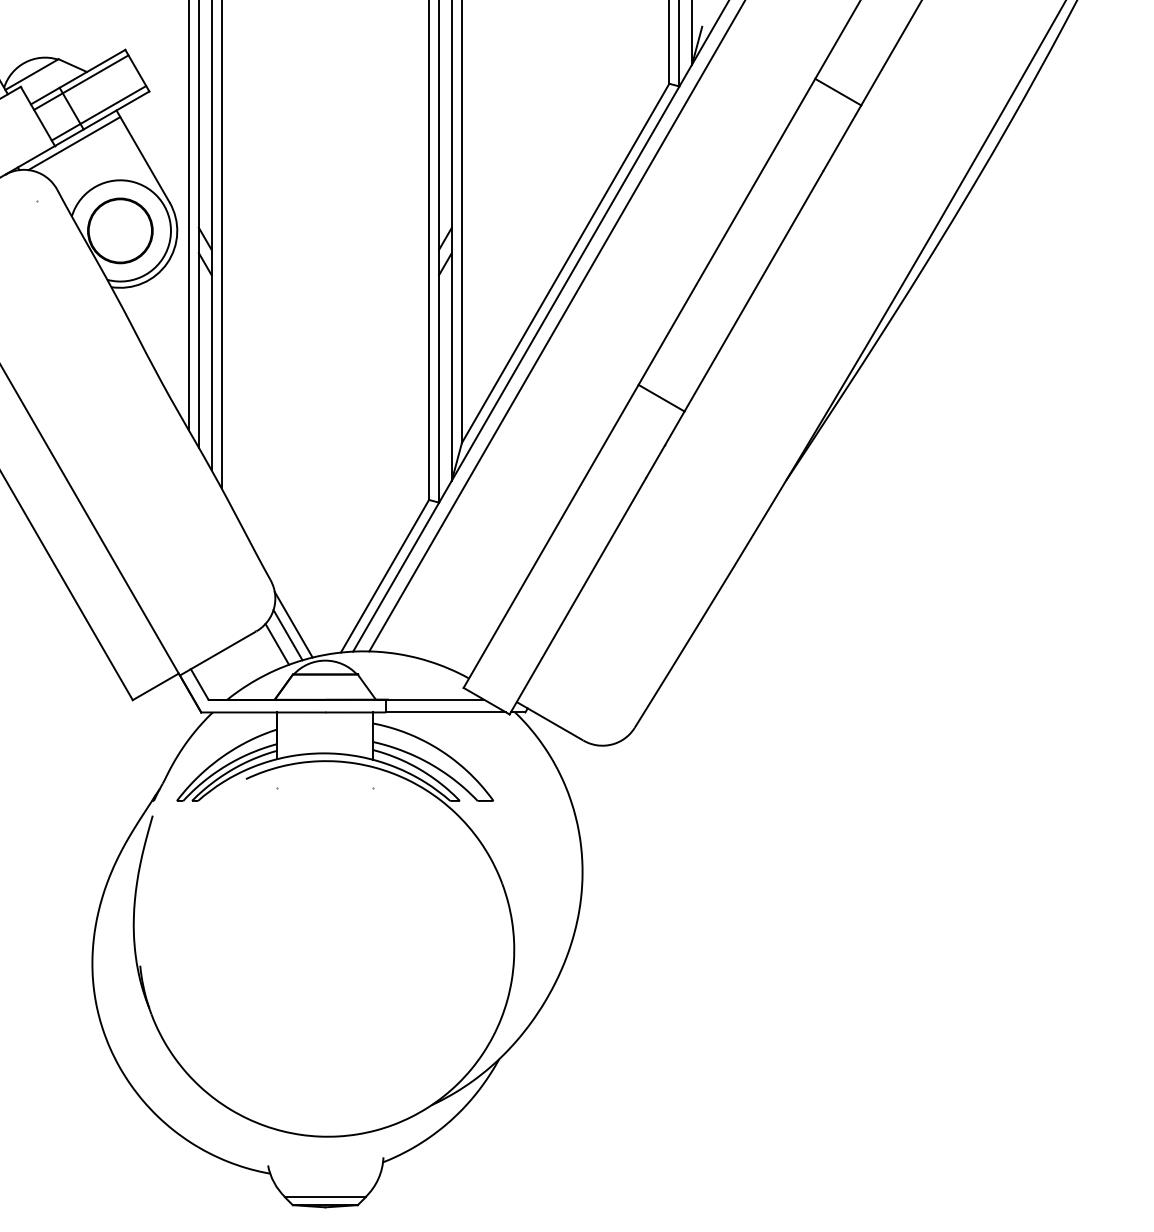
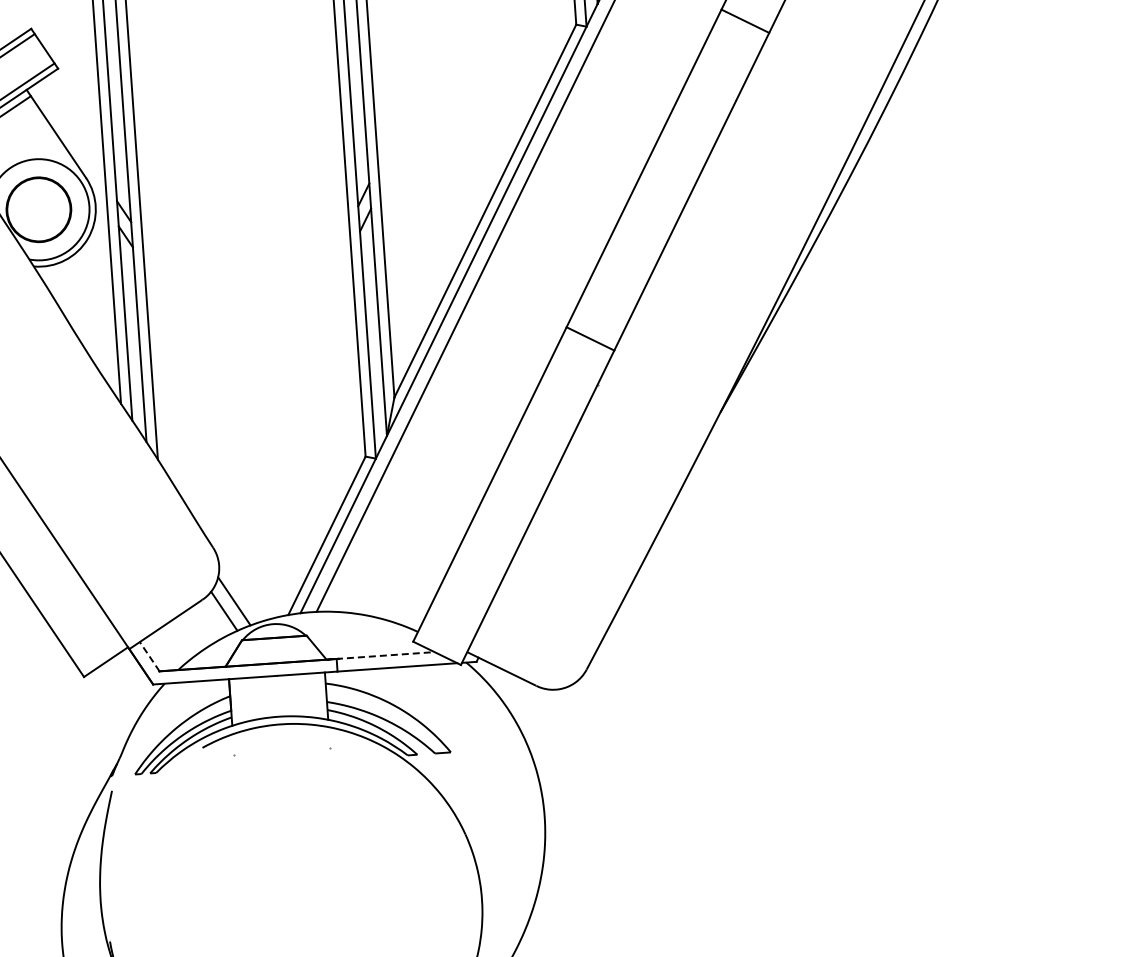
line: (293, 624) -> (239, 590), removed
line: (199, 684) -> (149, 656), solid -> dashed
line: (435, 699) -> (385, 655), solid -> dashed

